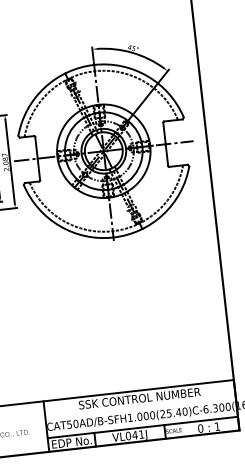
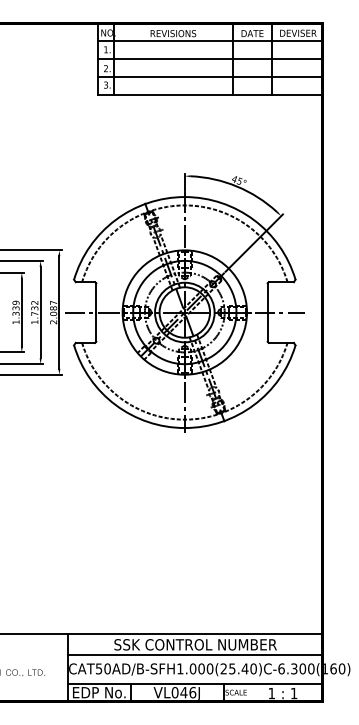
line: (140, 406) -> (195, 655), added
text: (200, 428) -> (271, 693), 0 -> 1
text: (141, 434) -> (192, 692), VL041J -> VL046J

